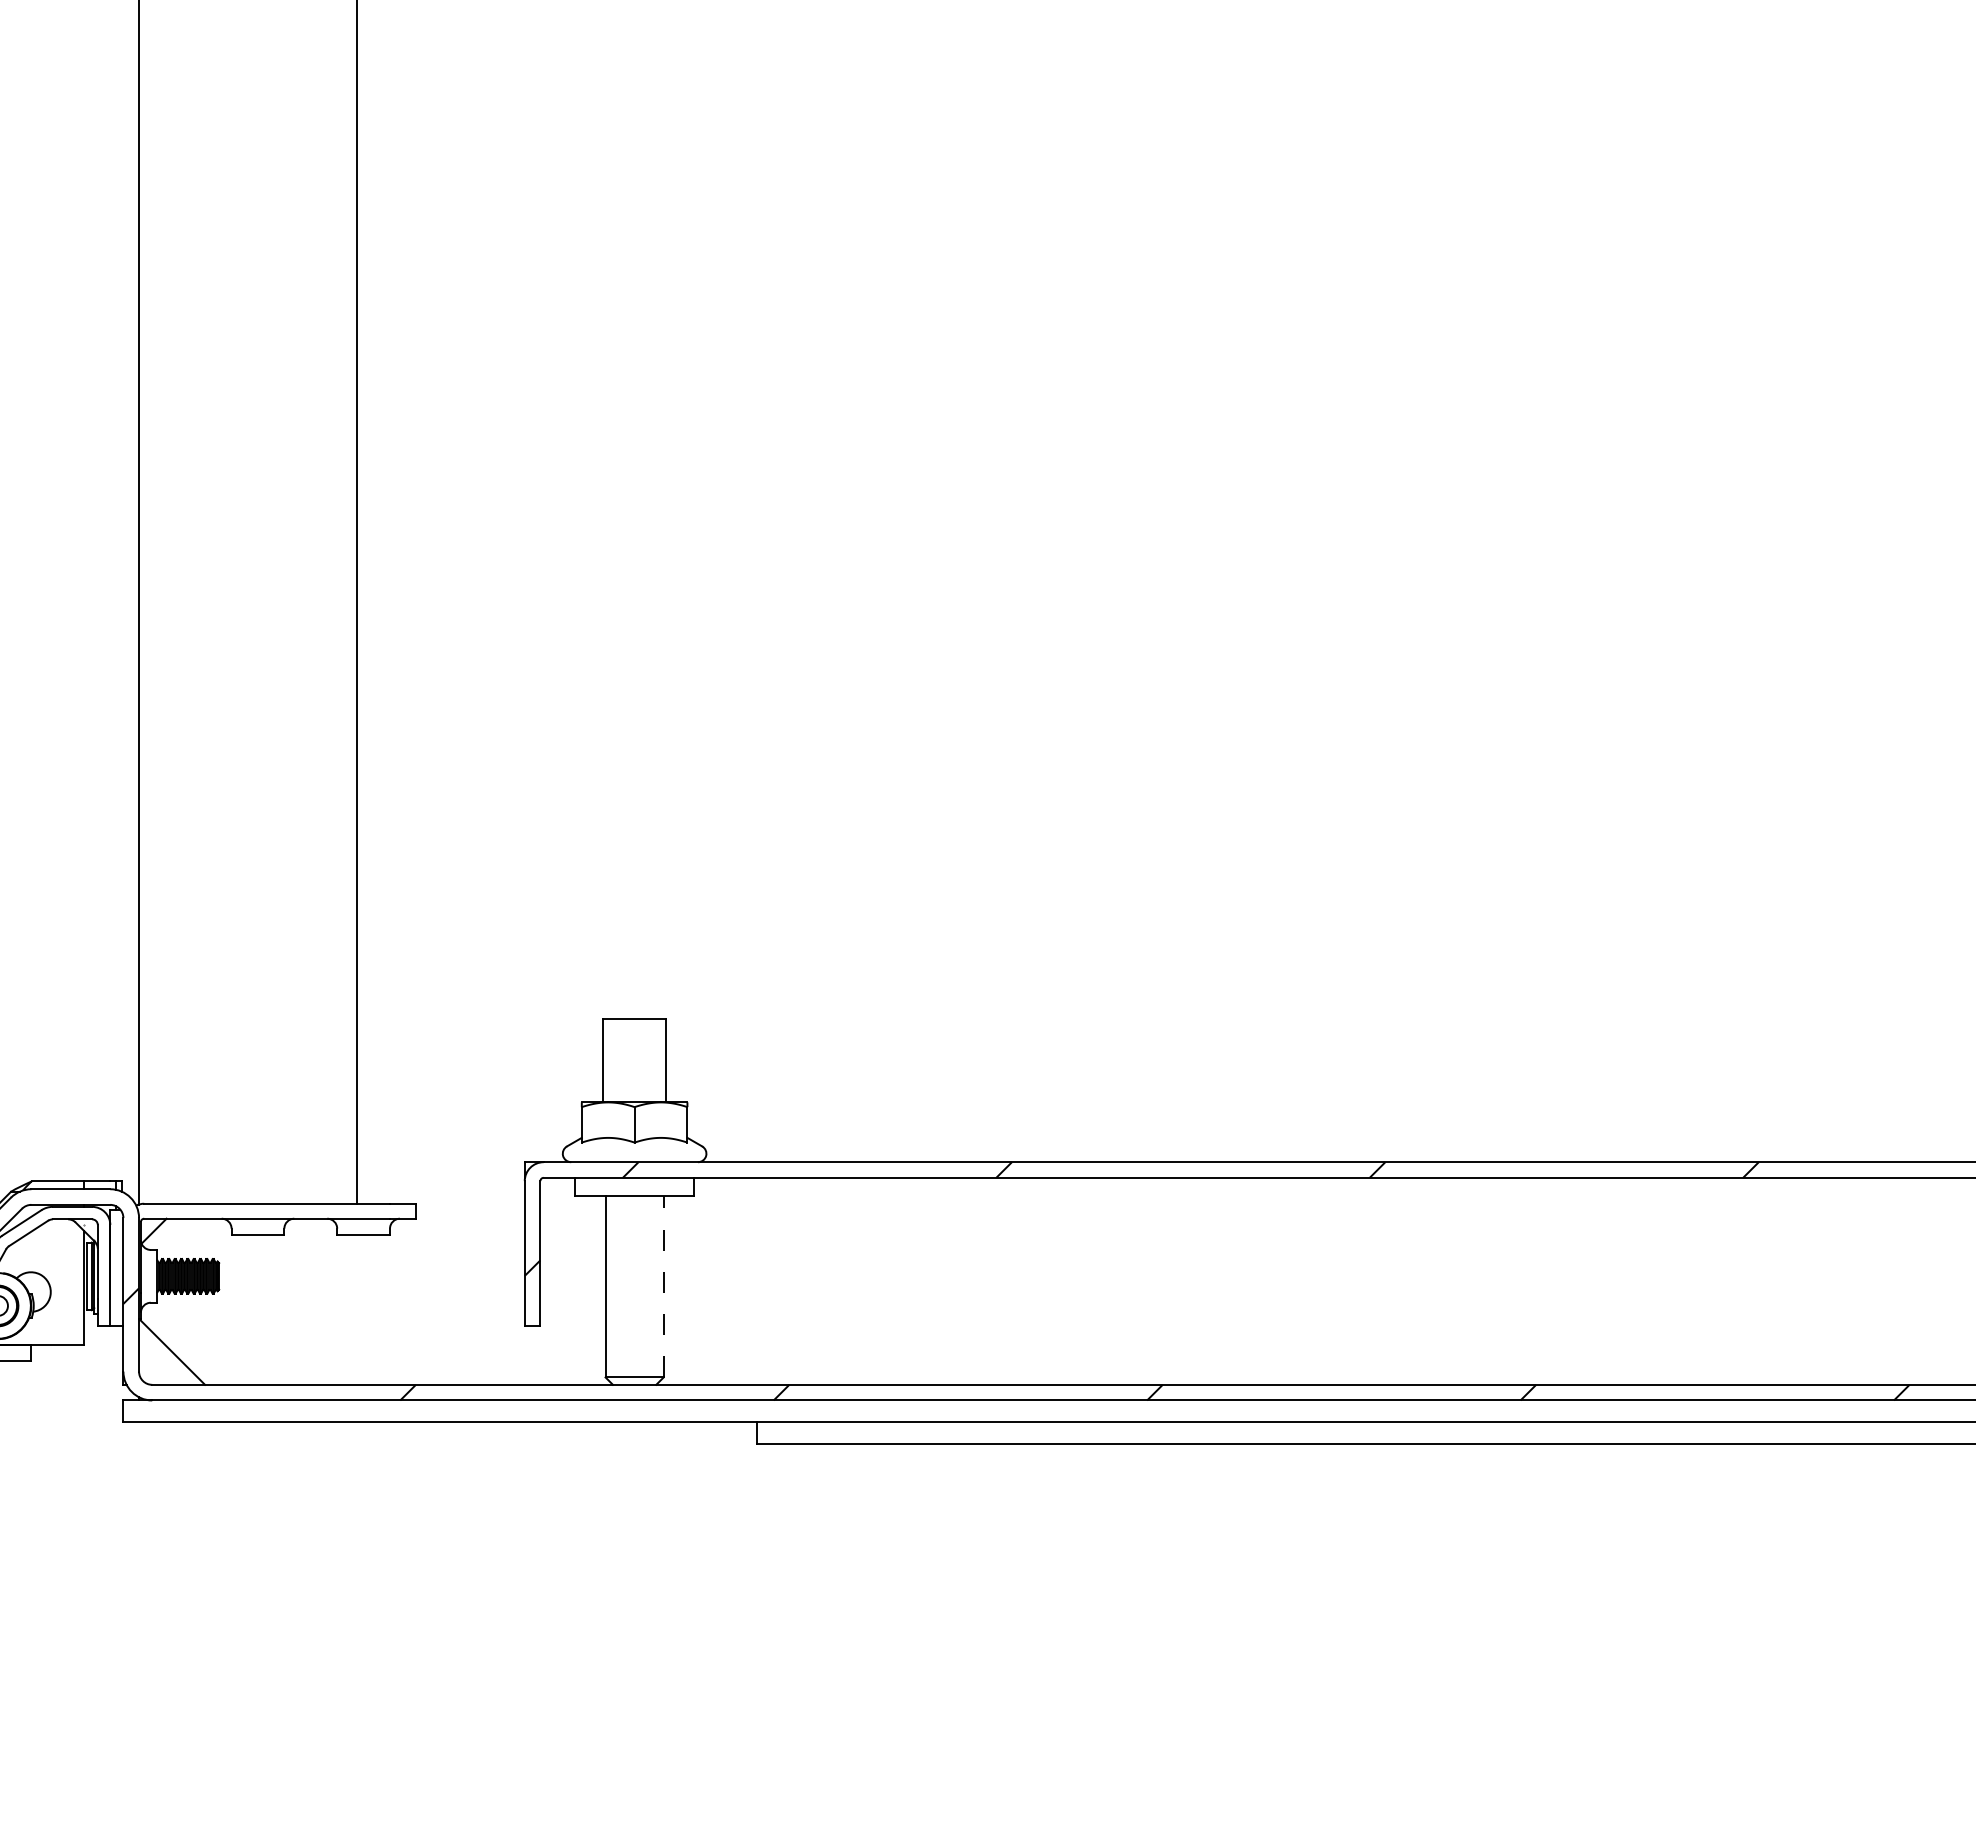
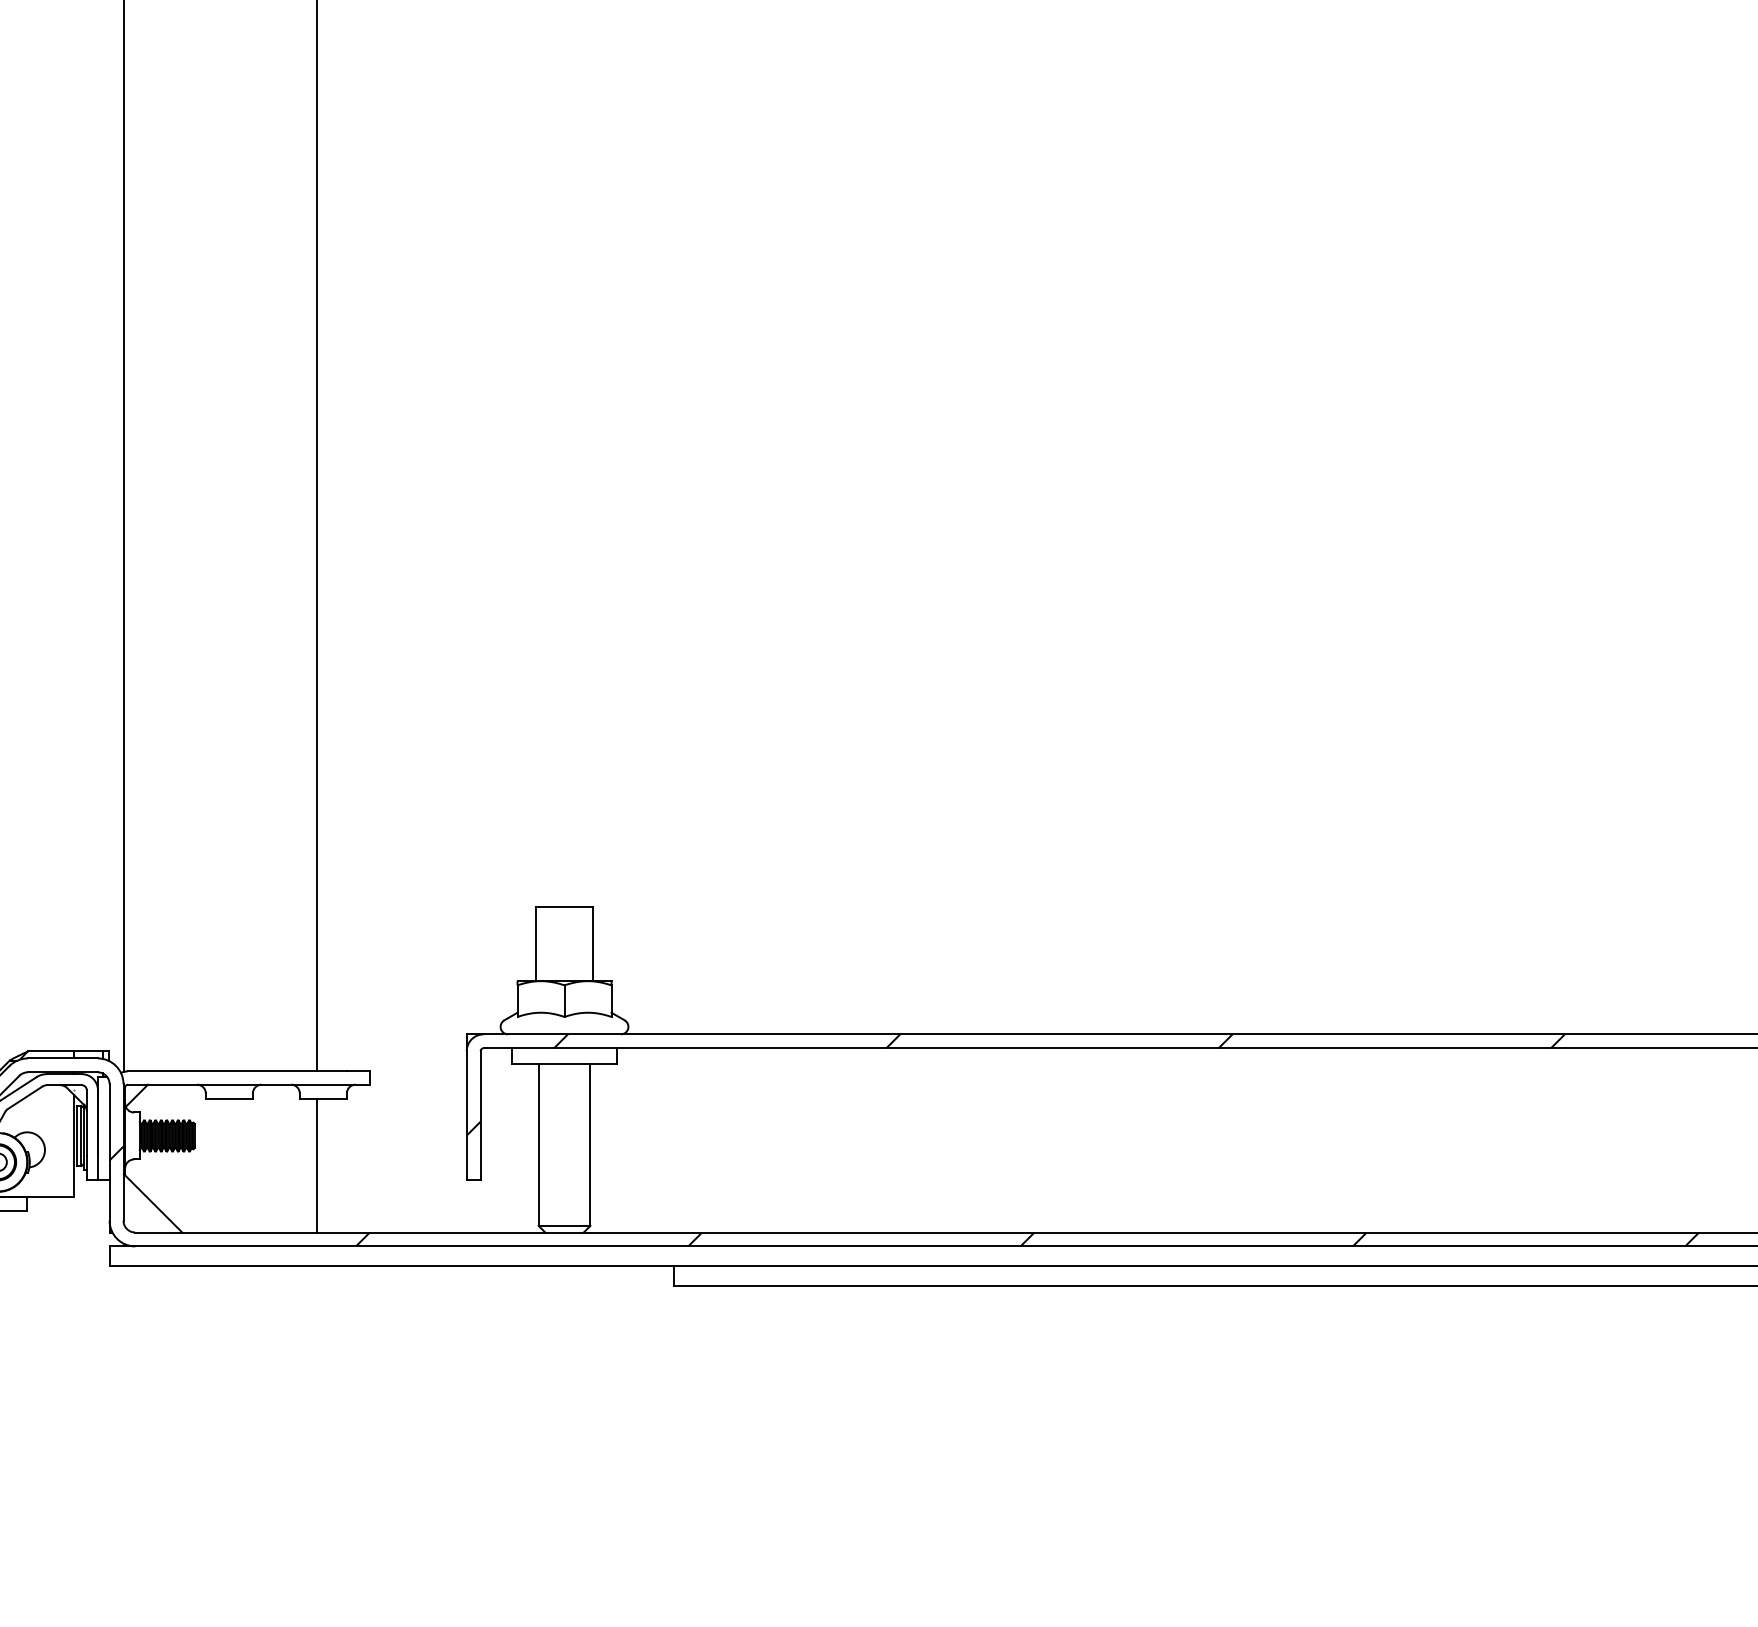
line: (663, 1286) -> (590, 1144), dashed -> solid
line: (356, 1309) -> (317, 1165), added

